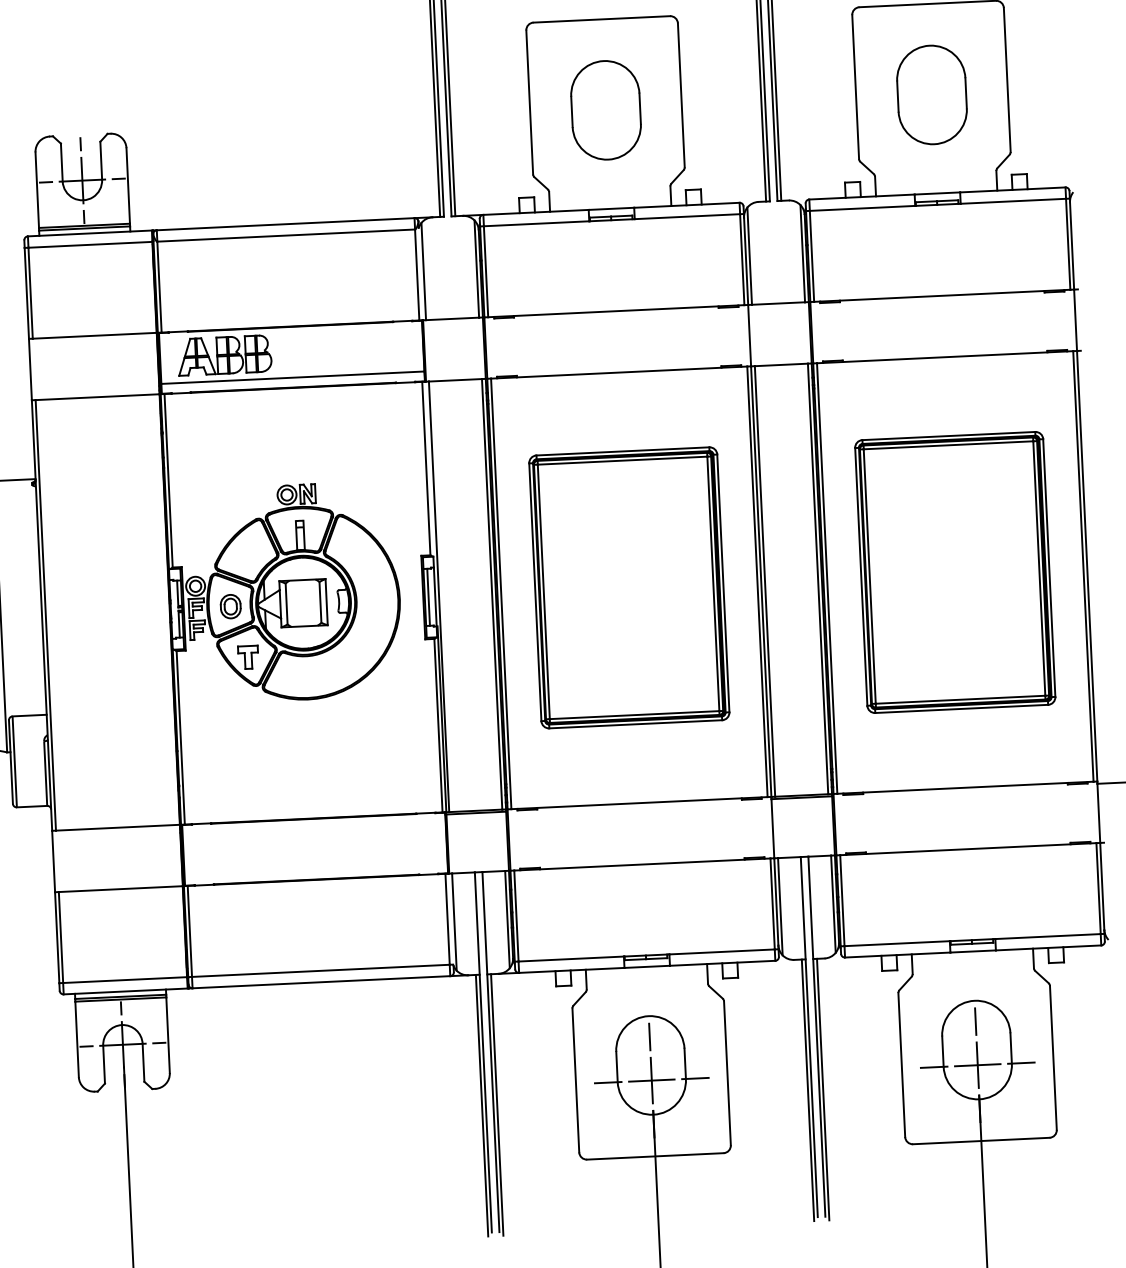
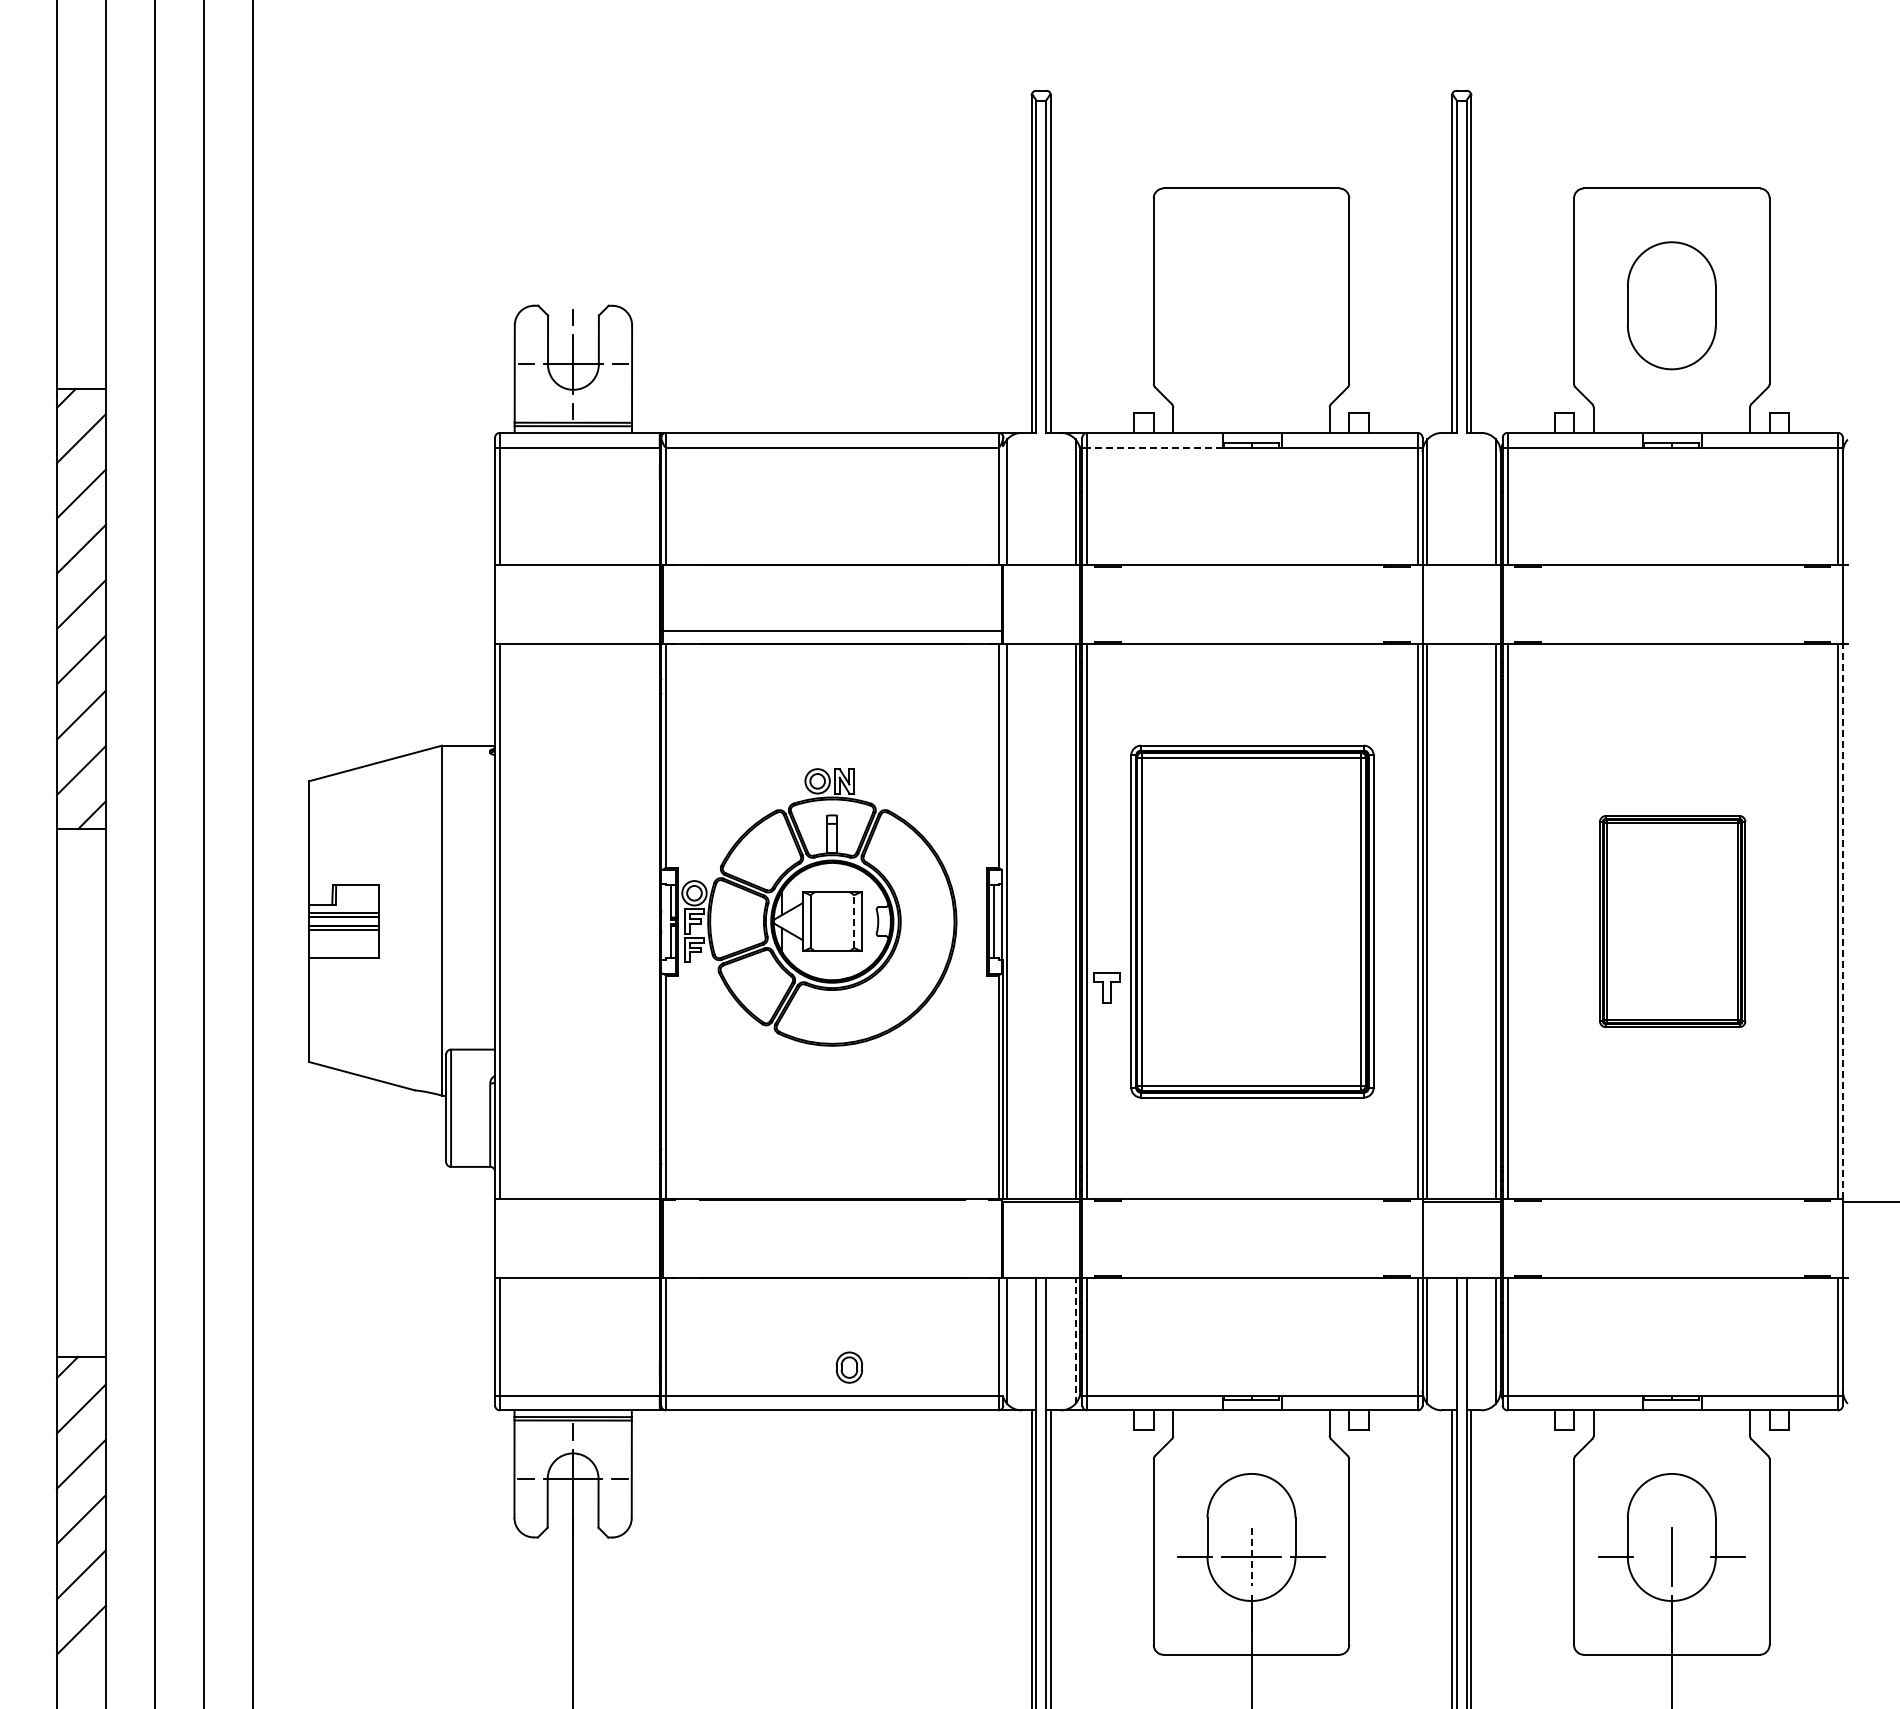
part: (606, 110) -> (1251, 305), removed
line: (536, 223) -> (1155, 447), solid -> dashed
part: (224, 355) -> (745, 597), removed
line: (1086, 566) -> (1842, 921), solid -> dashed
part: (955, 572) -> (1672, 921), size x0.6
line: (320, 602) -> (854, 921), solid -> dashed
part: (230, 606) -> (849, 1367), moved
part: (247, 657) -> (1106, 987), moved
line: (507, 919) -> (1075, 1341), solid -> dashed
line: (975, 1021) -> (1671, 1500), removed
line: (649, 1036) -> (1251, 1500), removed
line: (977, 1065) -> (1671, 1557), removed
line: (651, 1080) -> (1251, 1557), solid -> dashed

